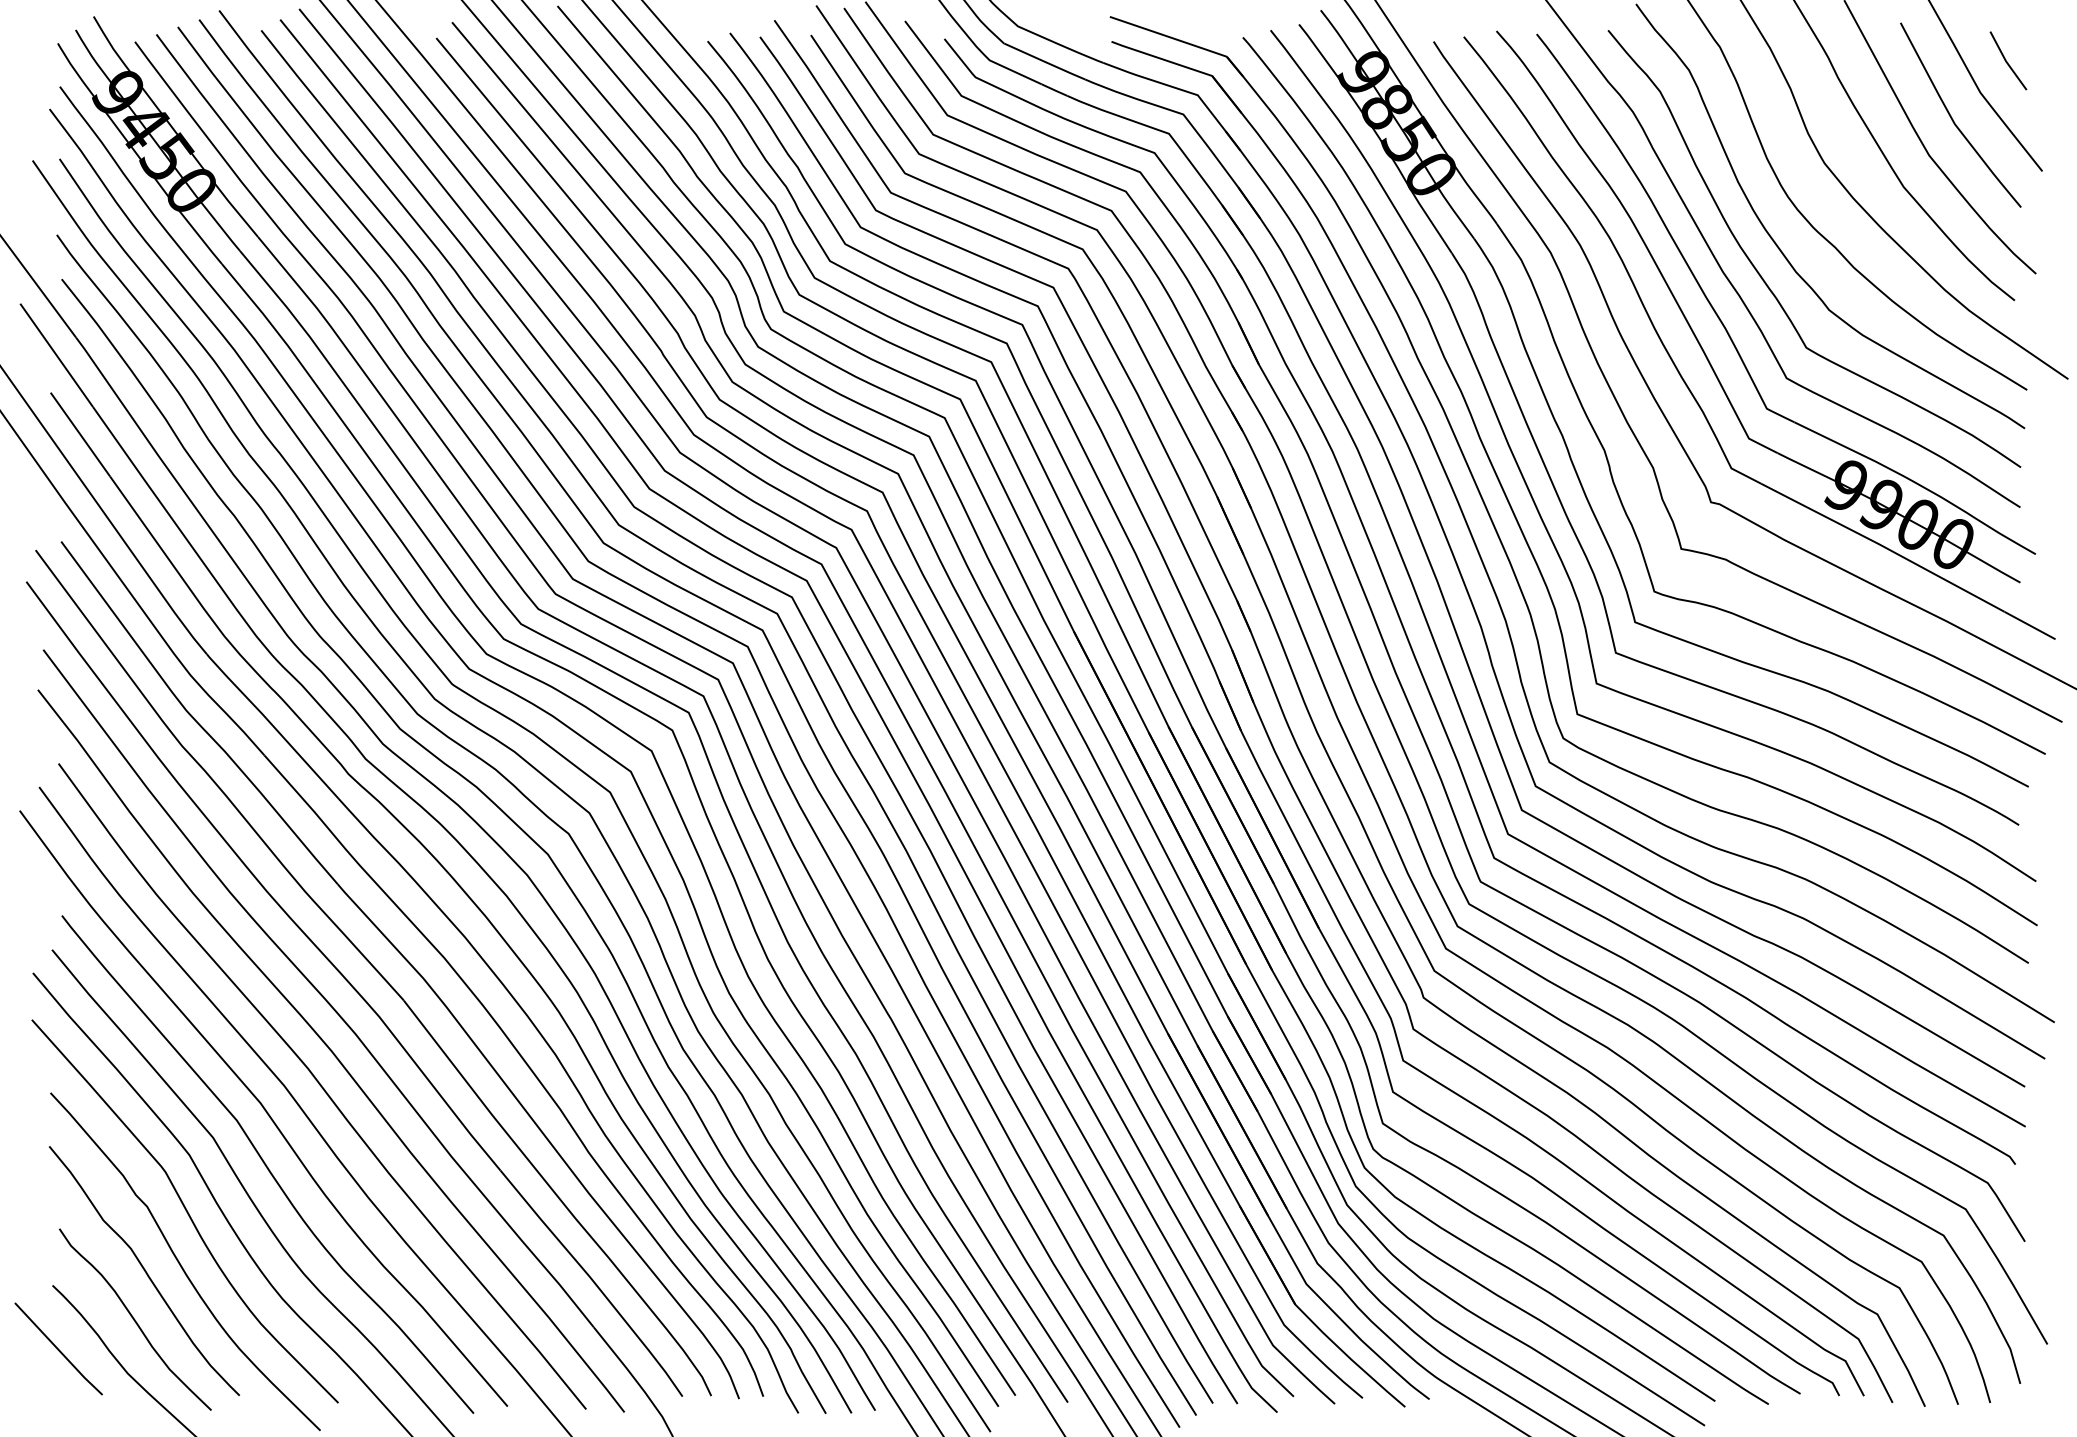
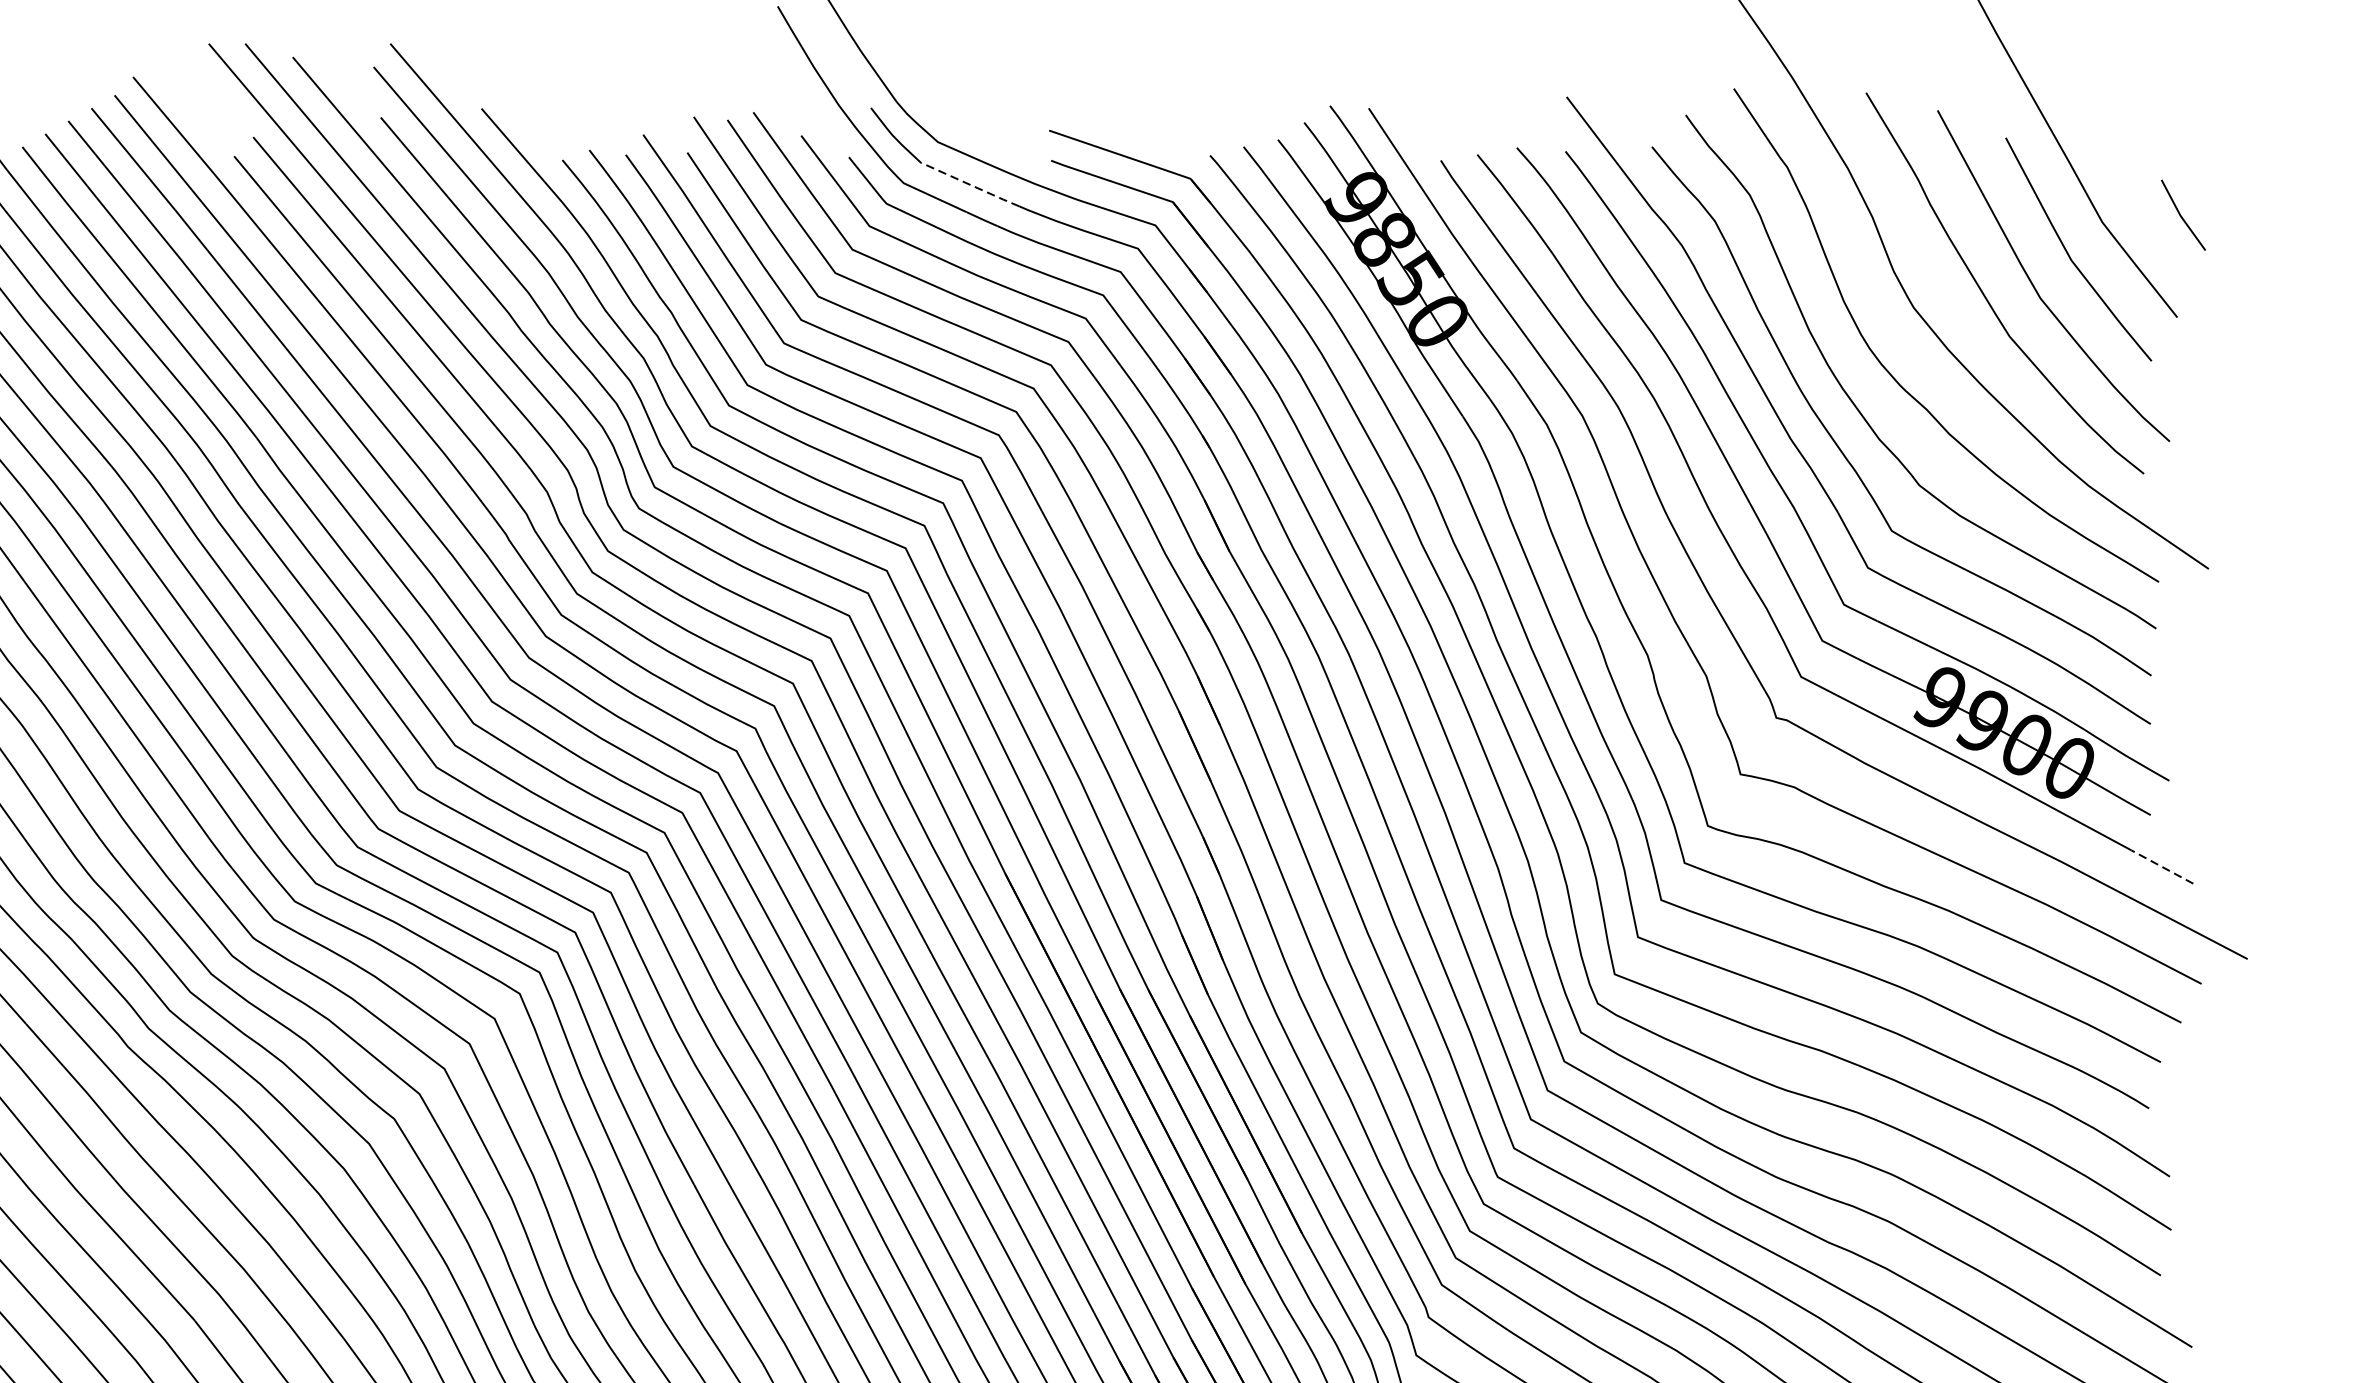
line: (1045, 61) -> (971, 184), solid -> dashed
line: (2007, 61) -> (2182, 216), moved
line: (2030, 625) -> (2162, 866), solid -> dashed

